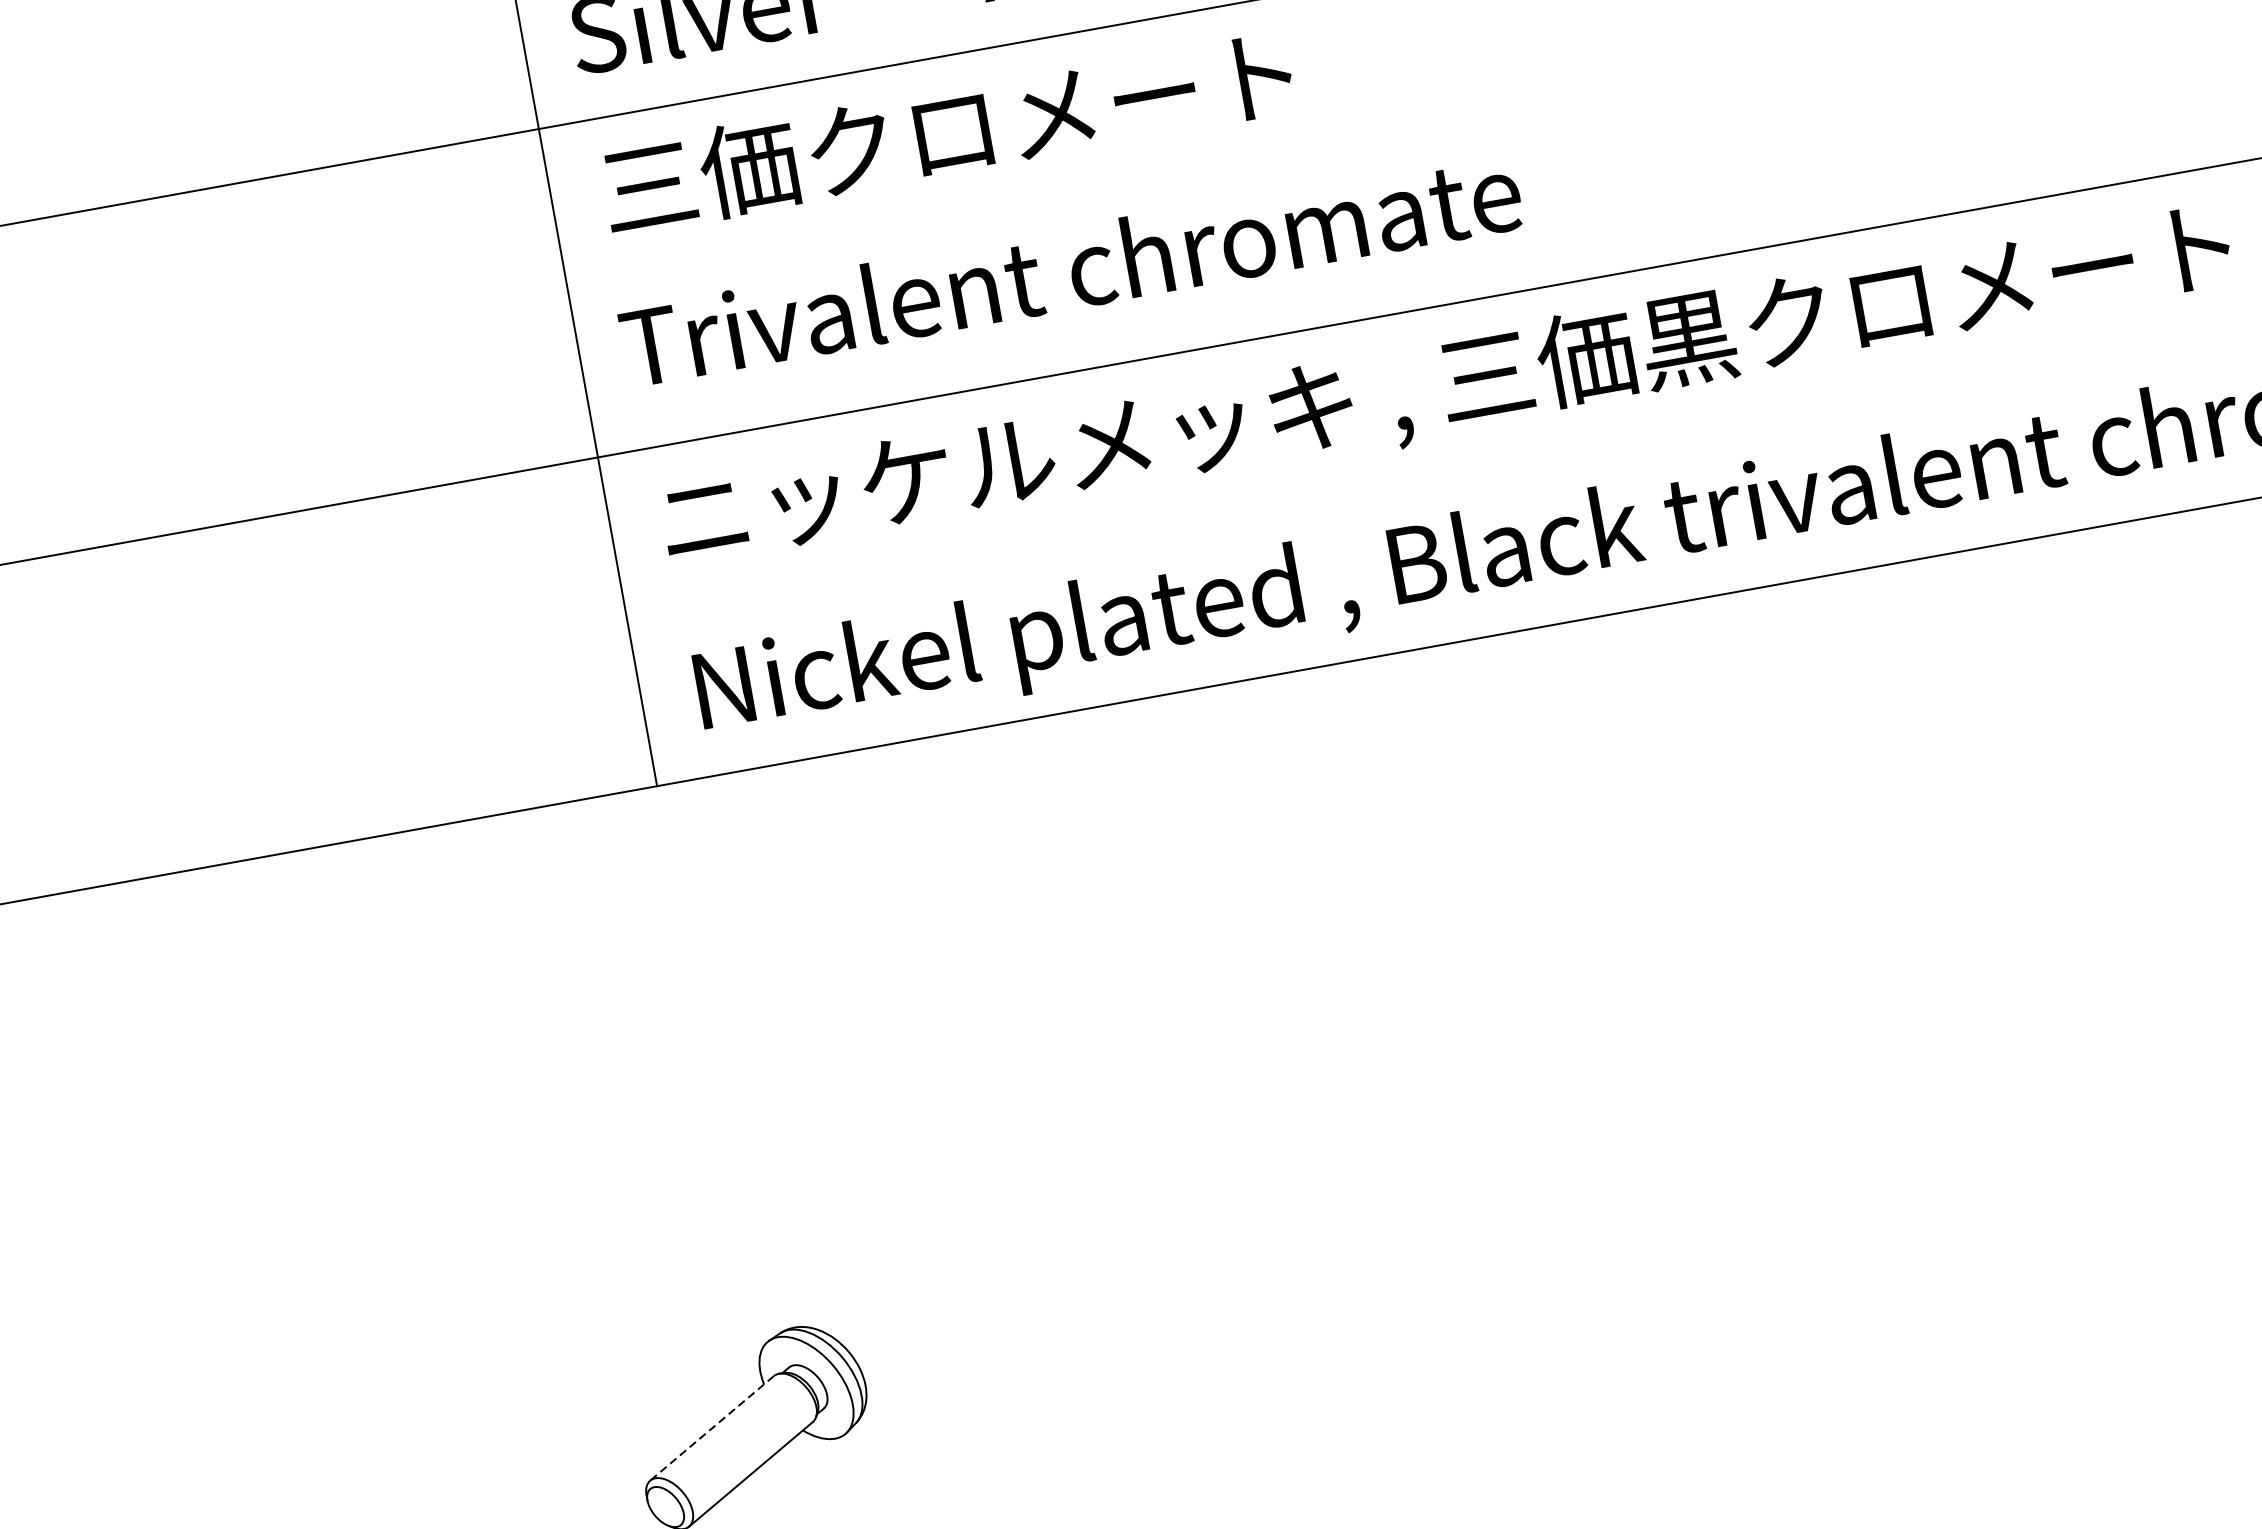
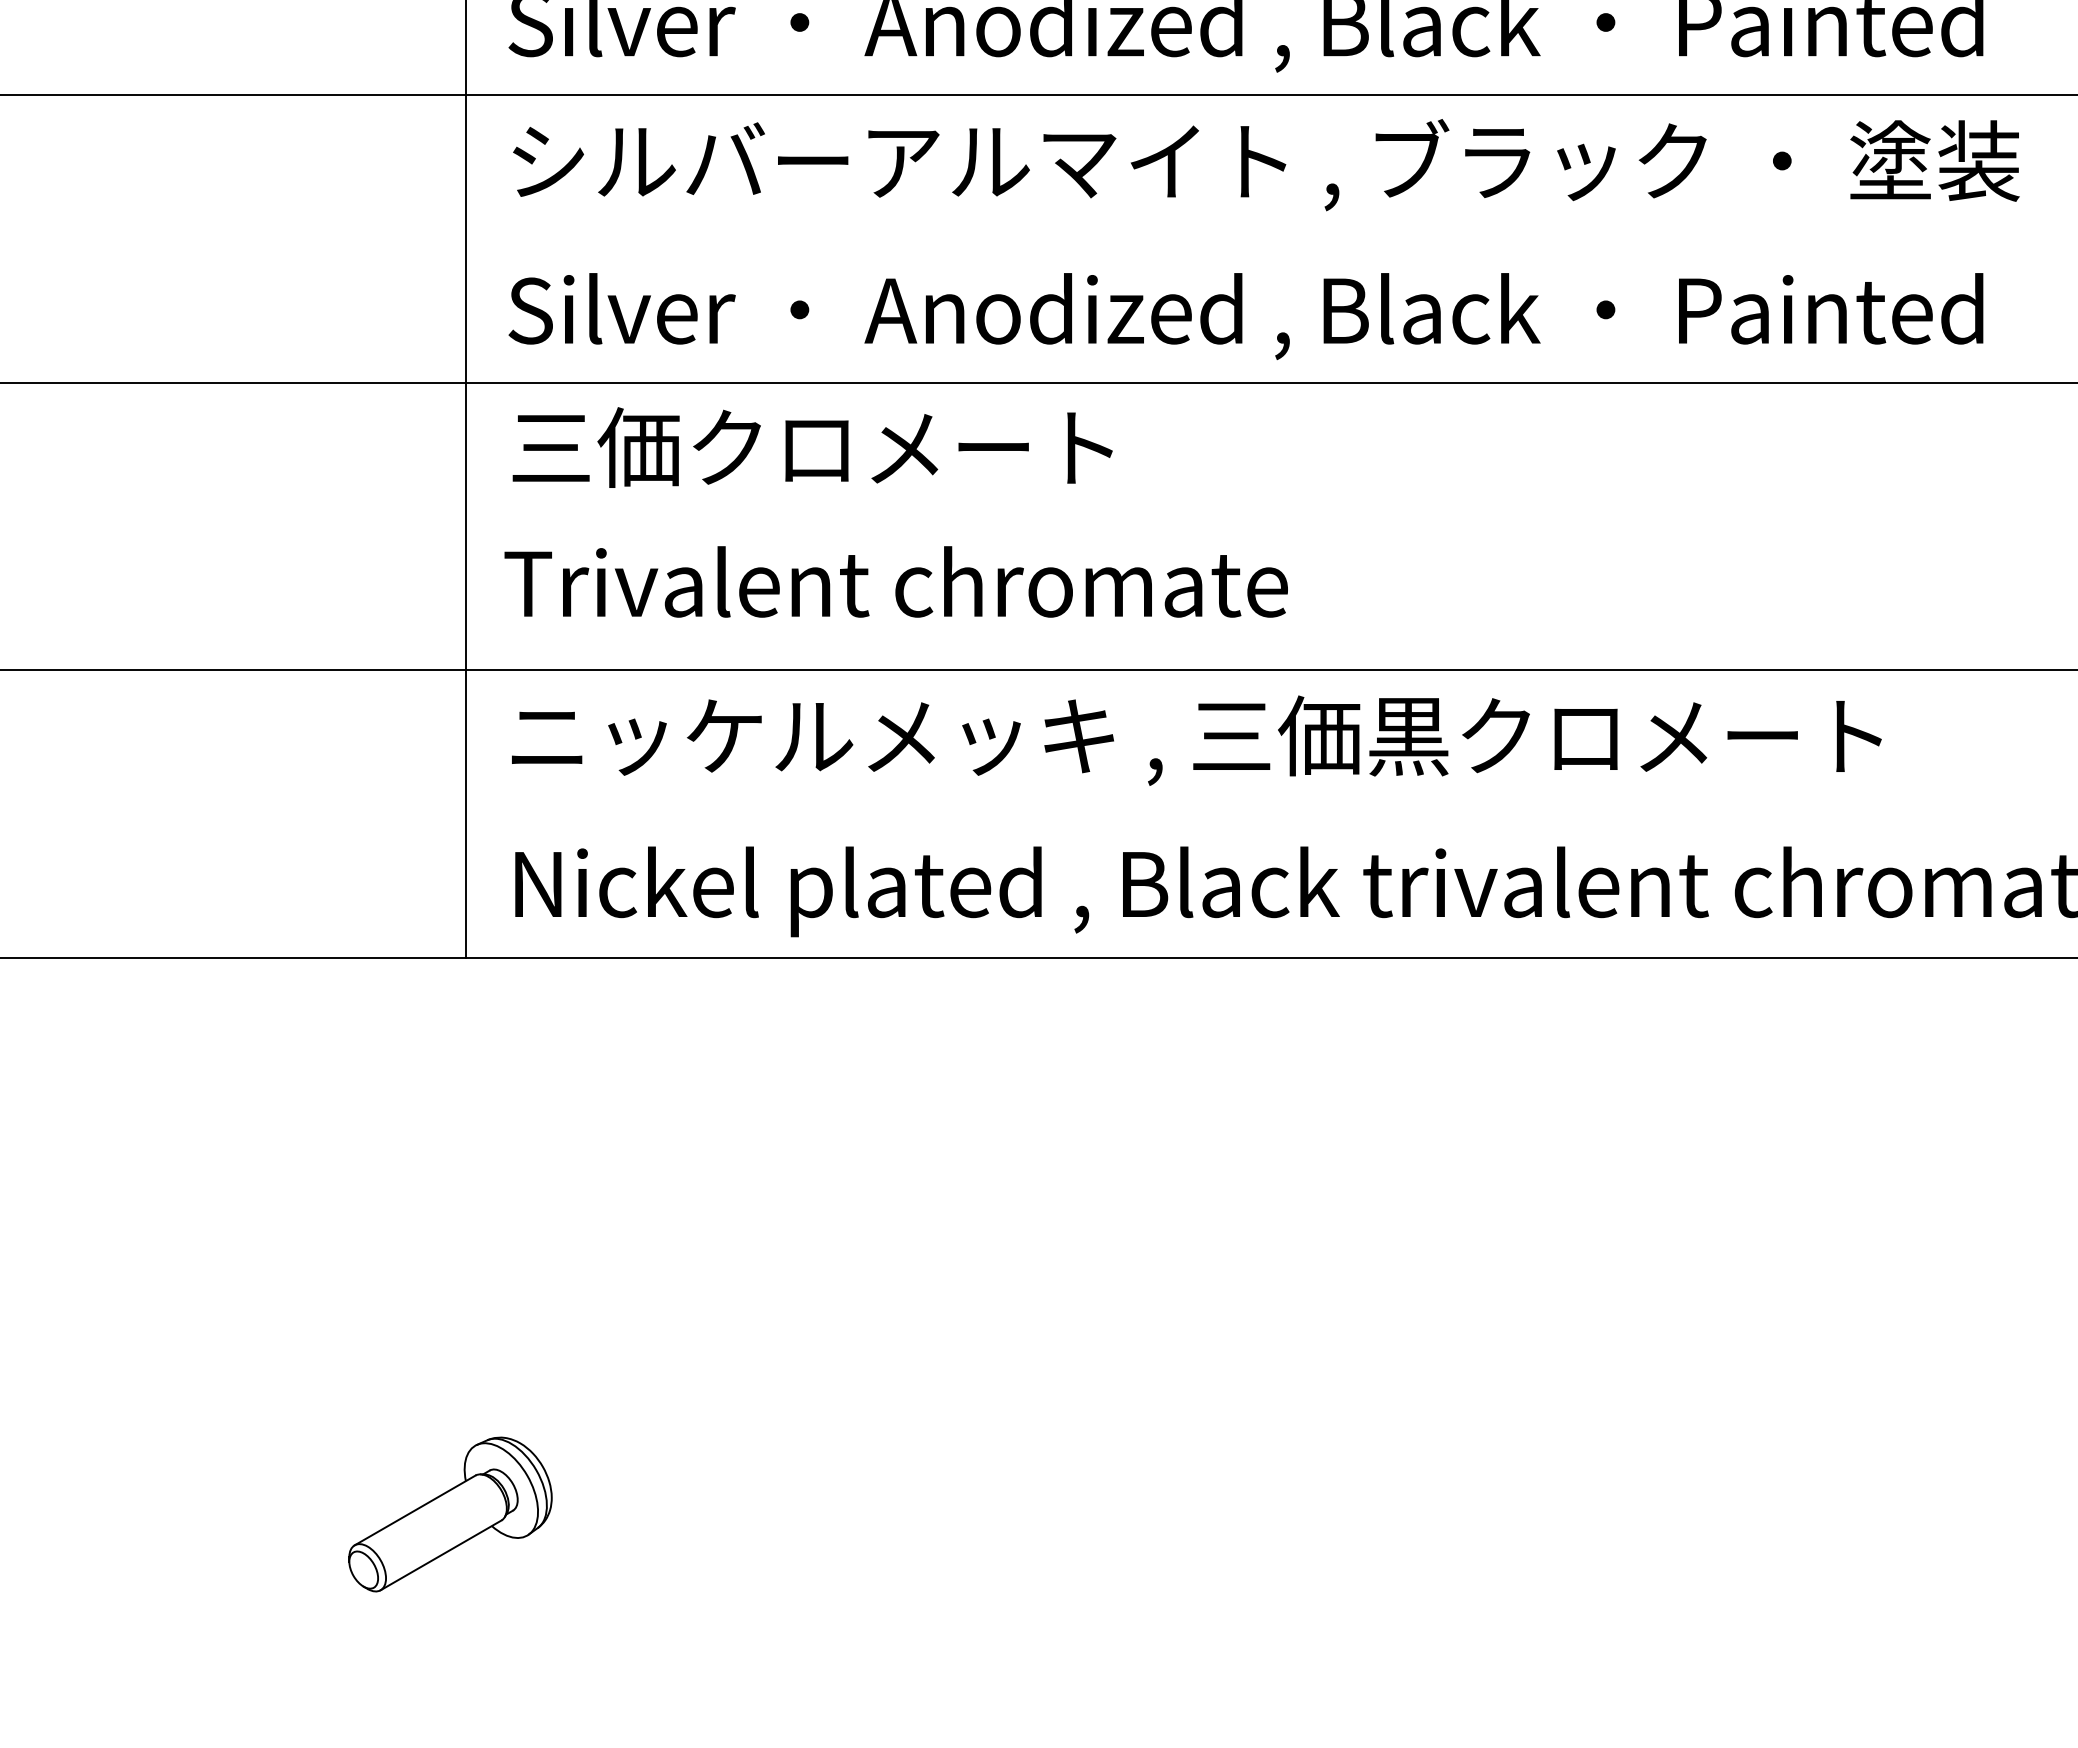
line: (712, 1428) -> (415, 1510), dashed -> solid

